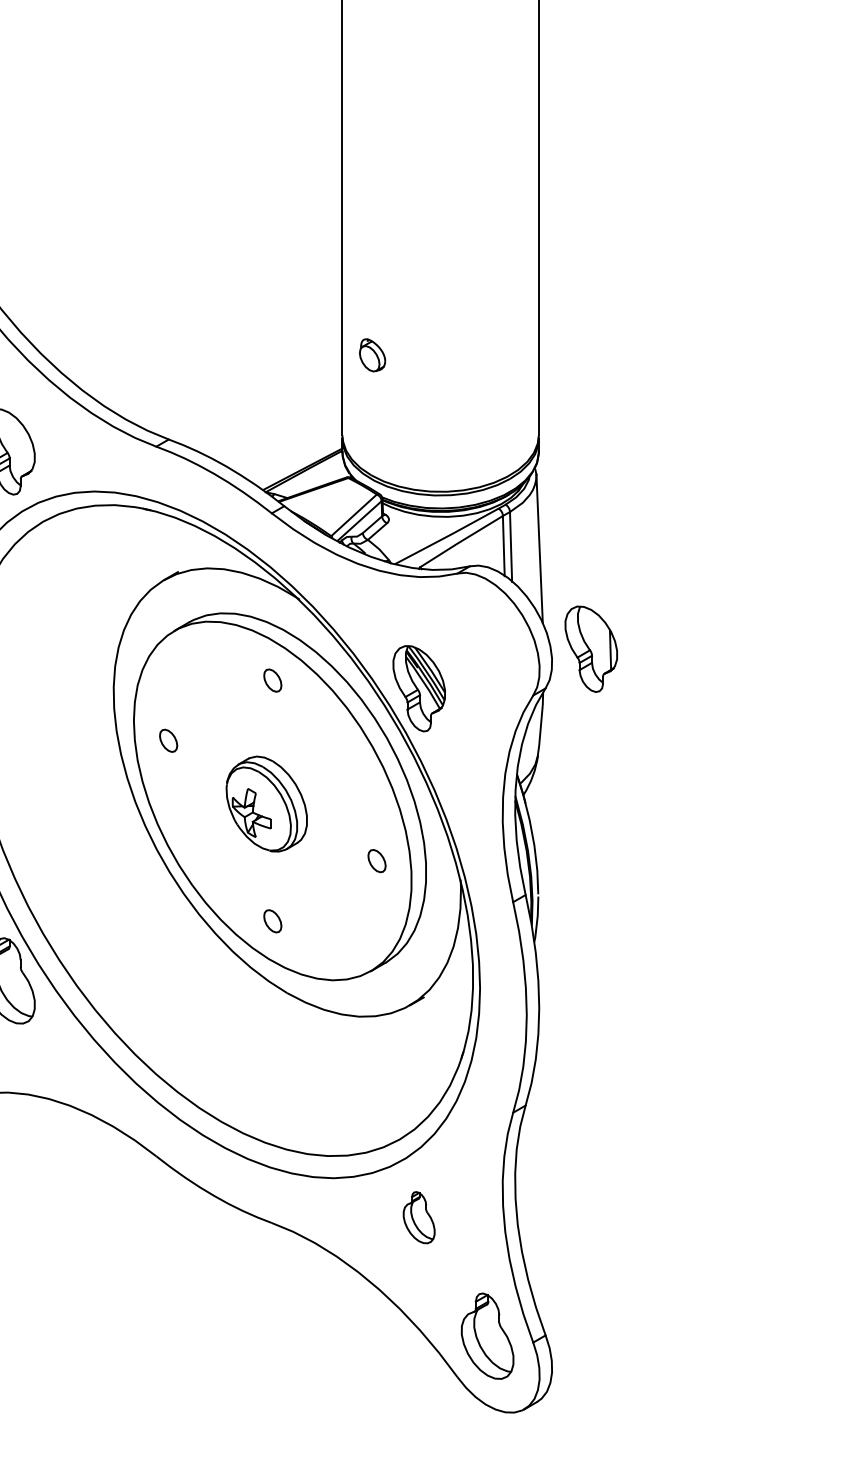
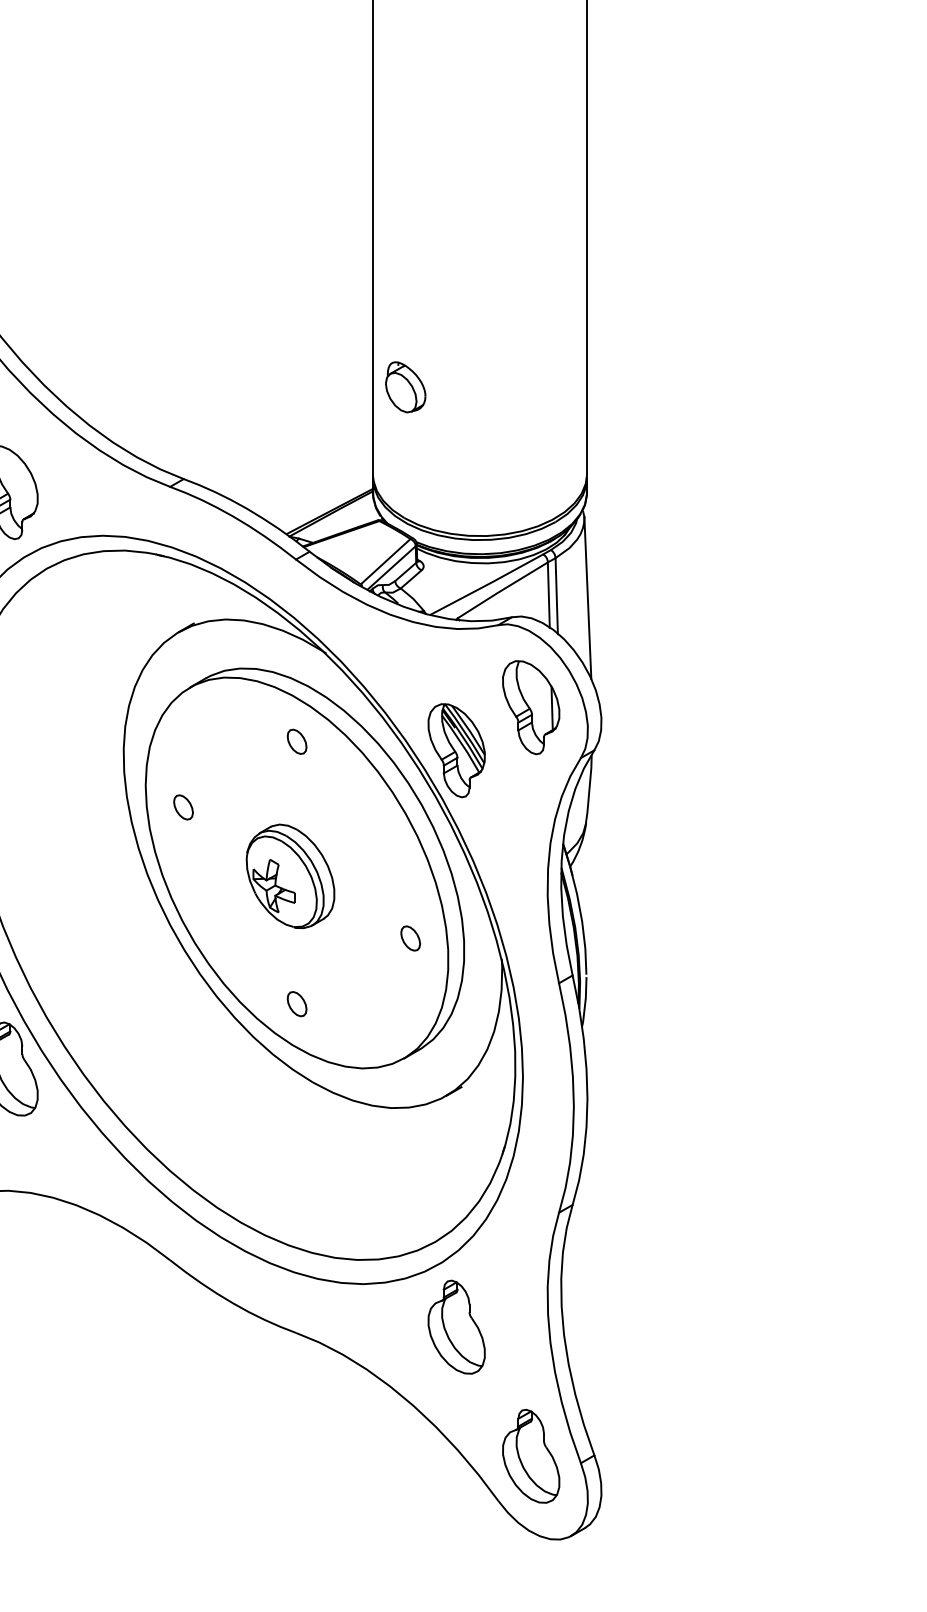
part: (372, 355) -> (405, 387), size x1.43
part: (591, 649) -> (531, 707), moved
part: (419, 1217) -> (456, 1326), size x1.67

